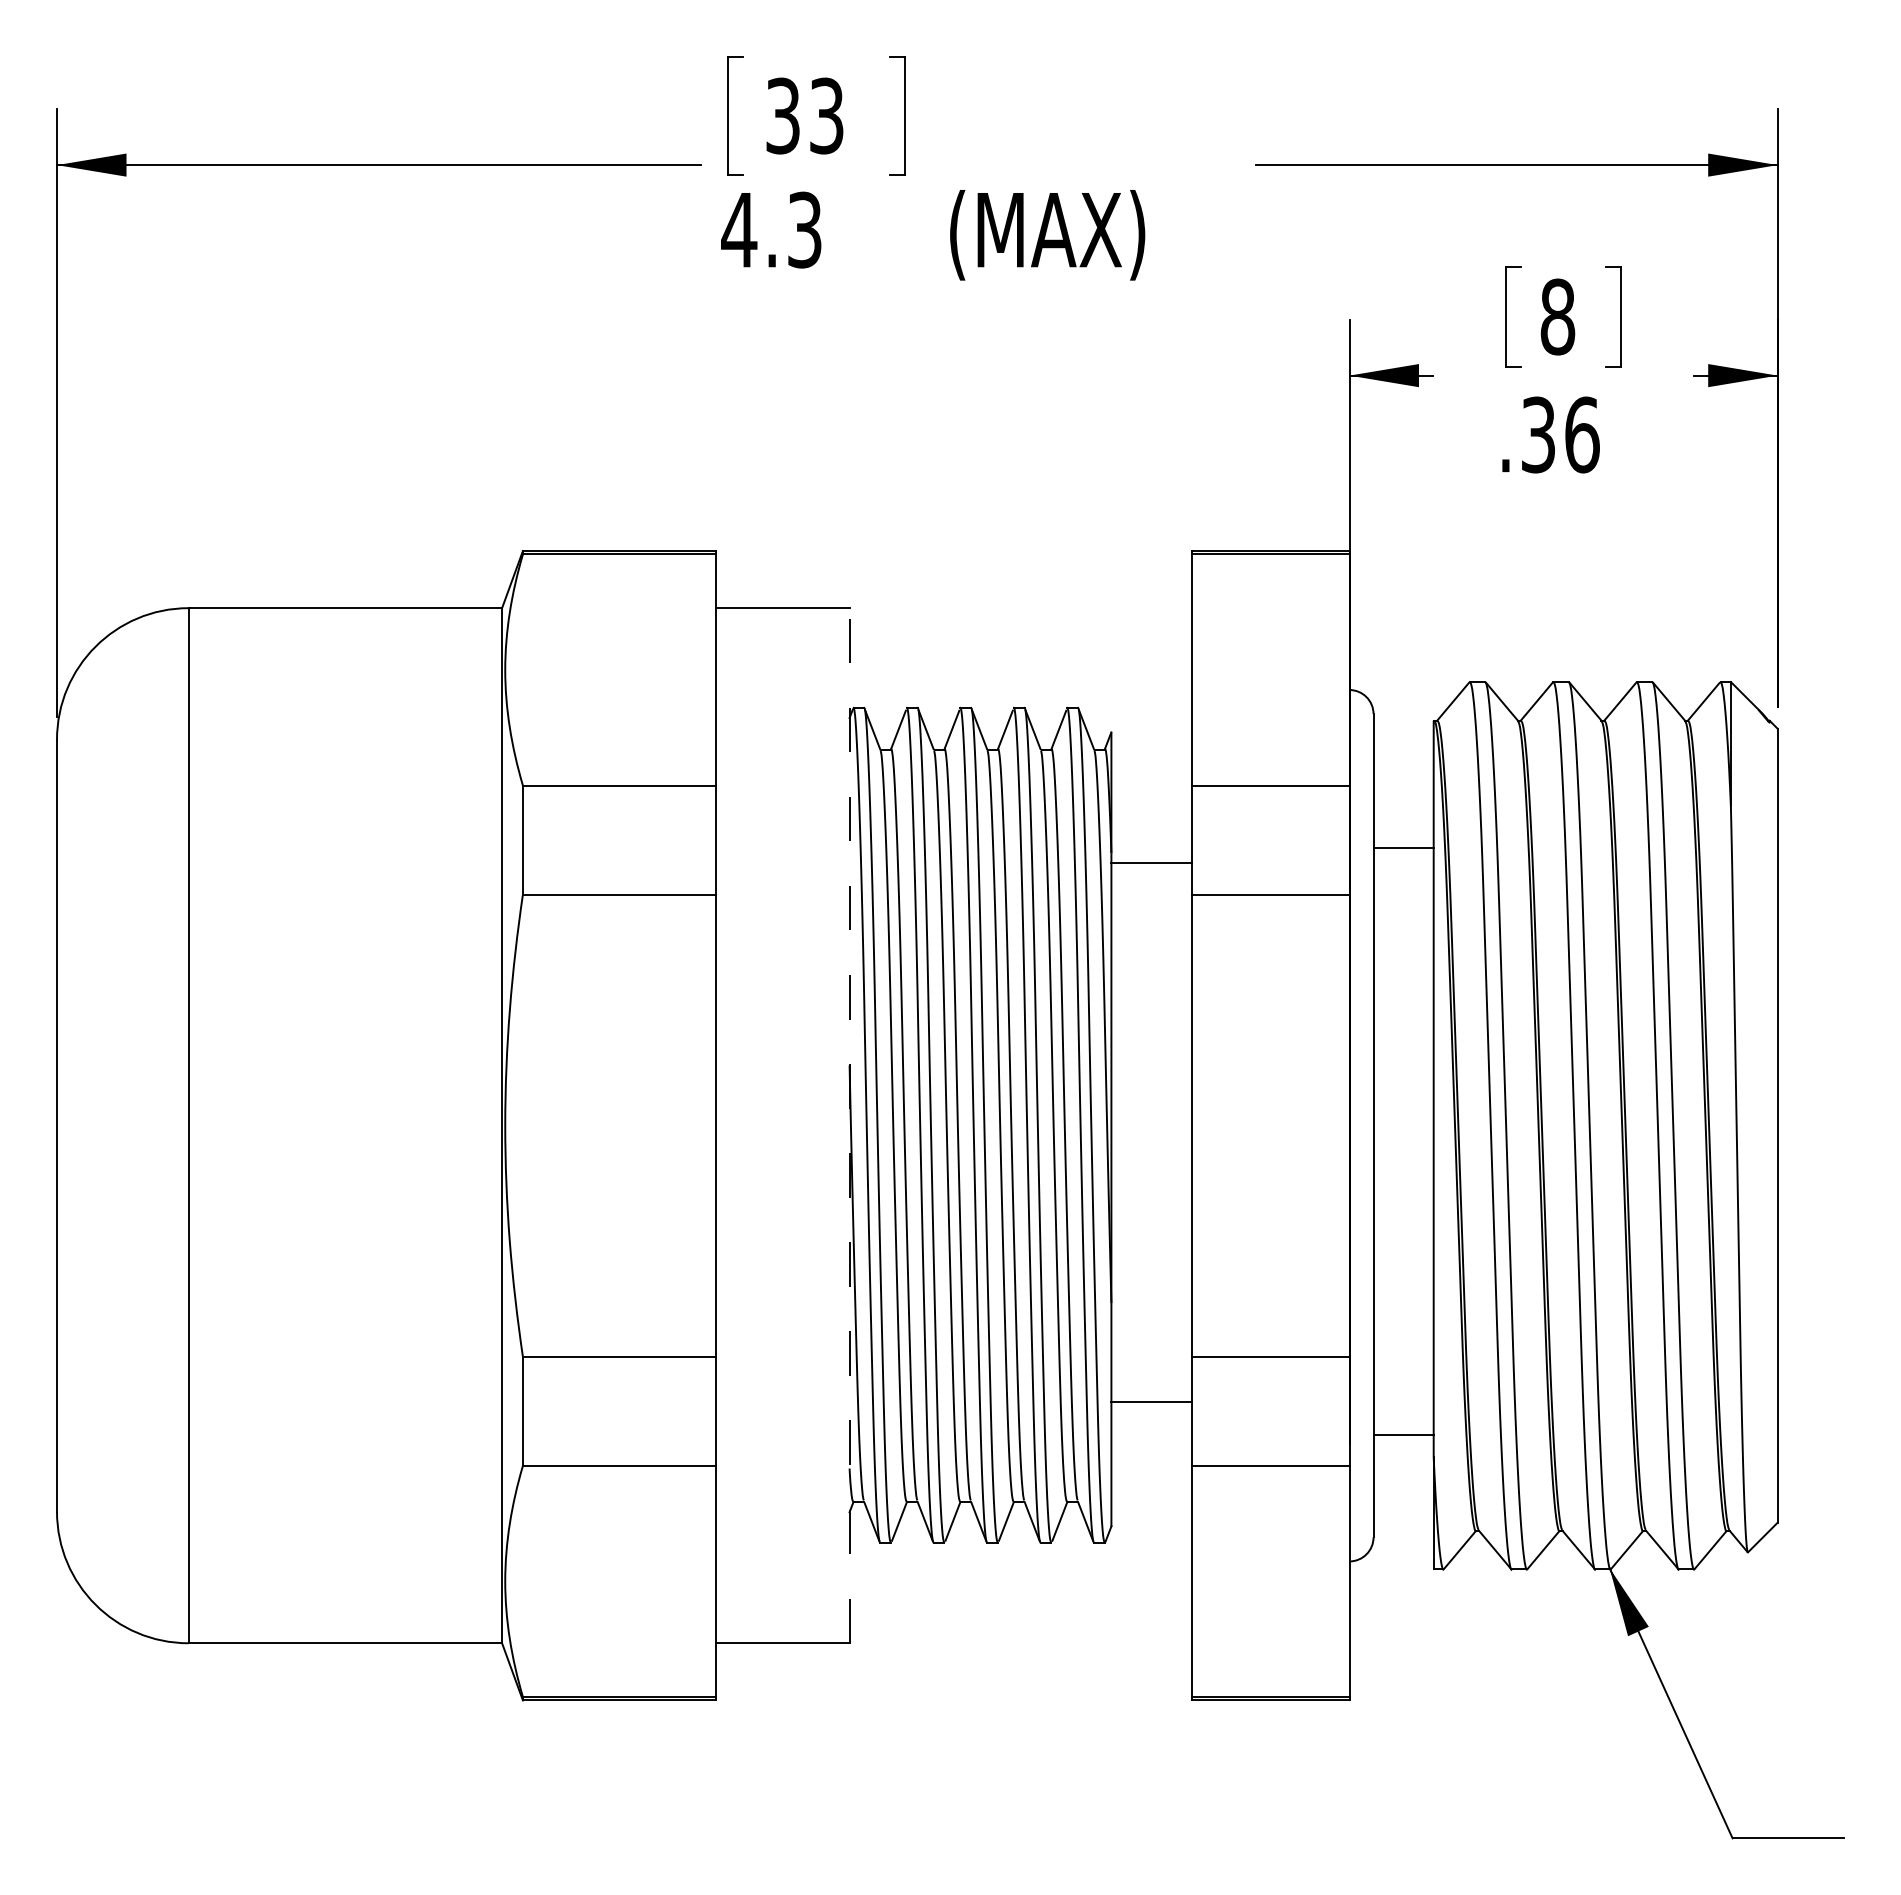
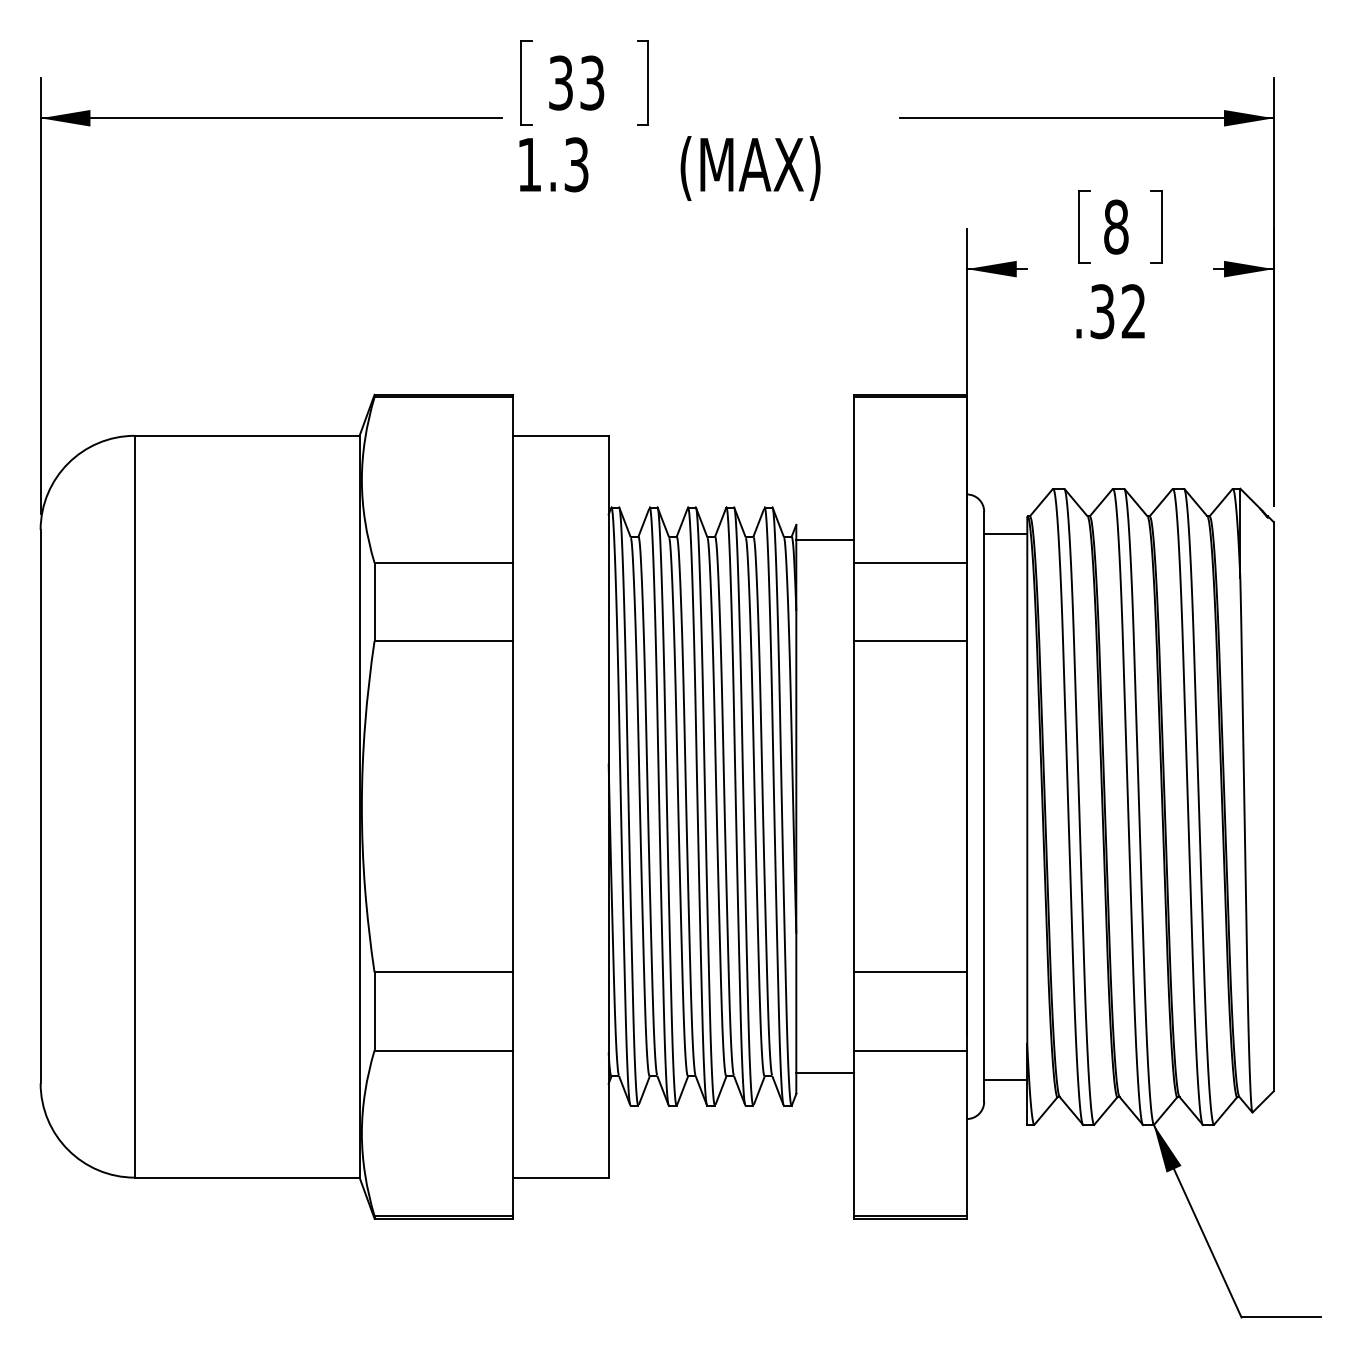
text: (739, 230) -> (529, 165), 4.3 -> 1.3
text: (1582, 434) -> (1133, 311), .36 -> .32
line: (1403, 847) -> (1005, 533), moved
line: (1151, 863) -> (825, 540), moved
line: (849, 1125) -> (608, 806), dashed -> solid
line: (1151, 1402) -> (825, 1073), moved
line: (1403, 1434) -> (1005, 1079), moved

